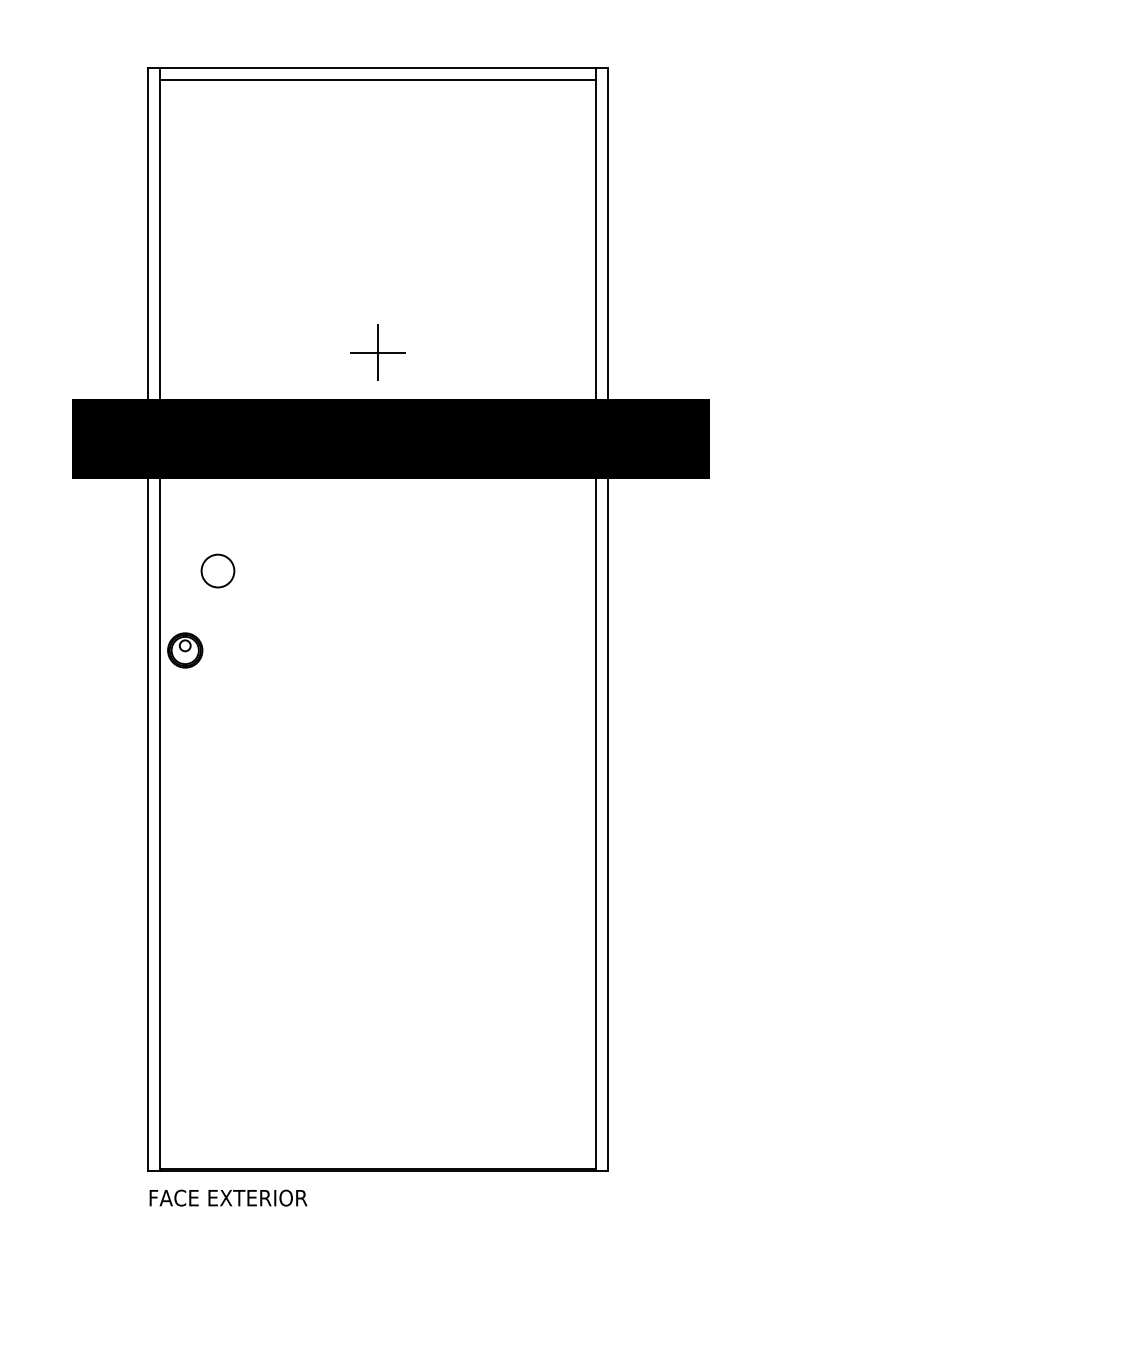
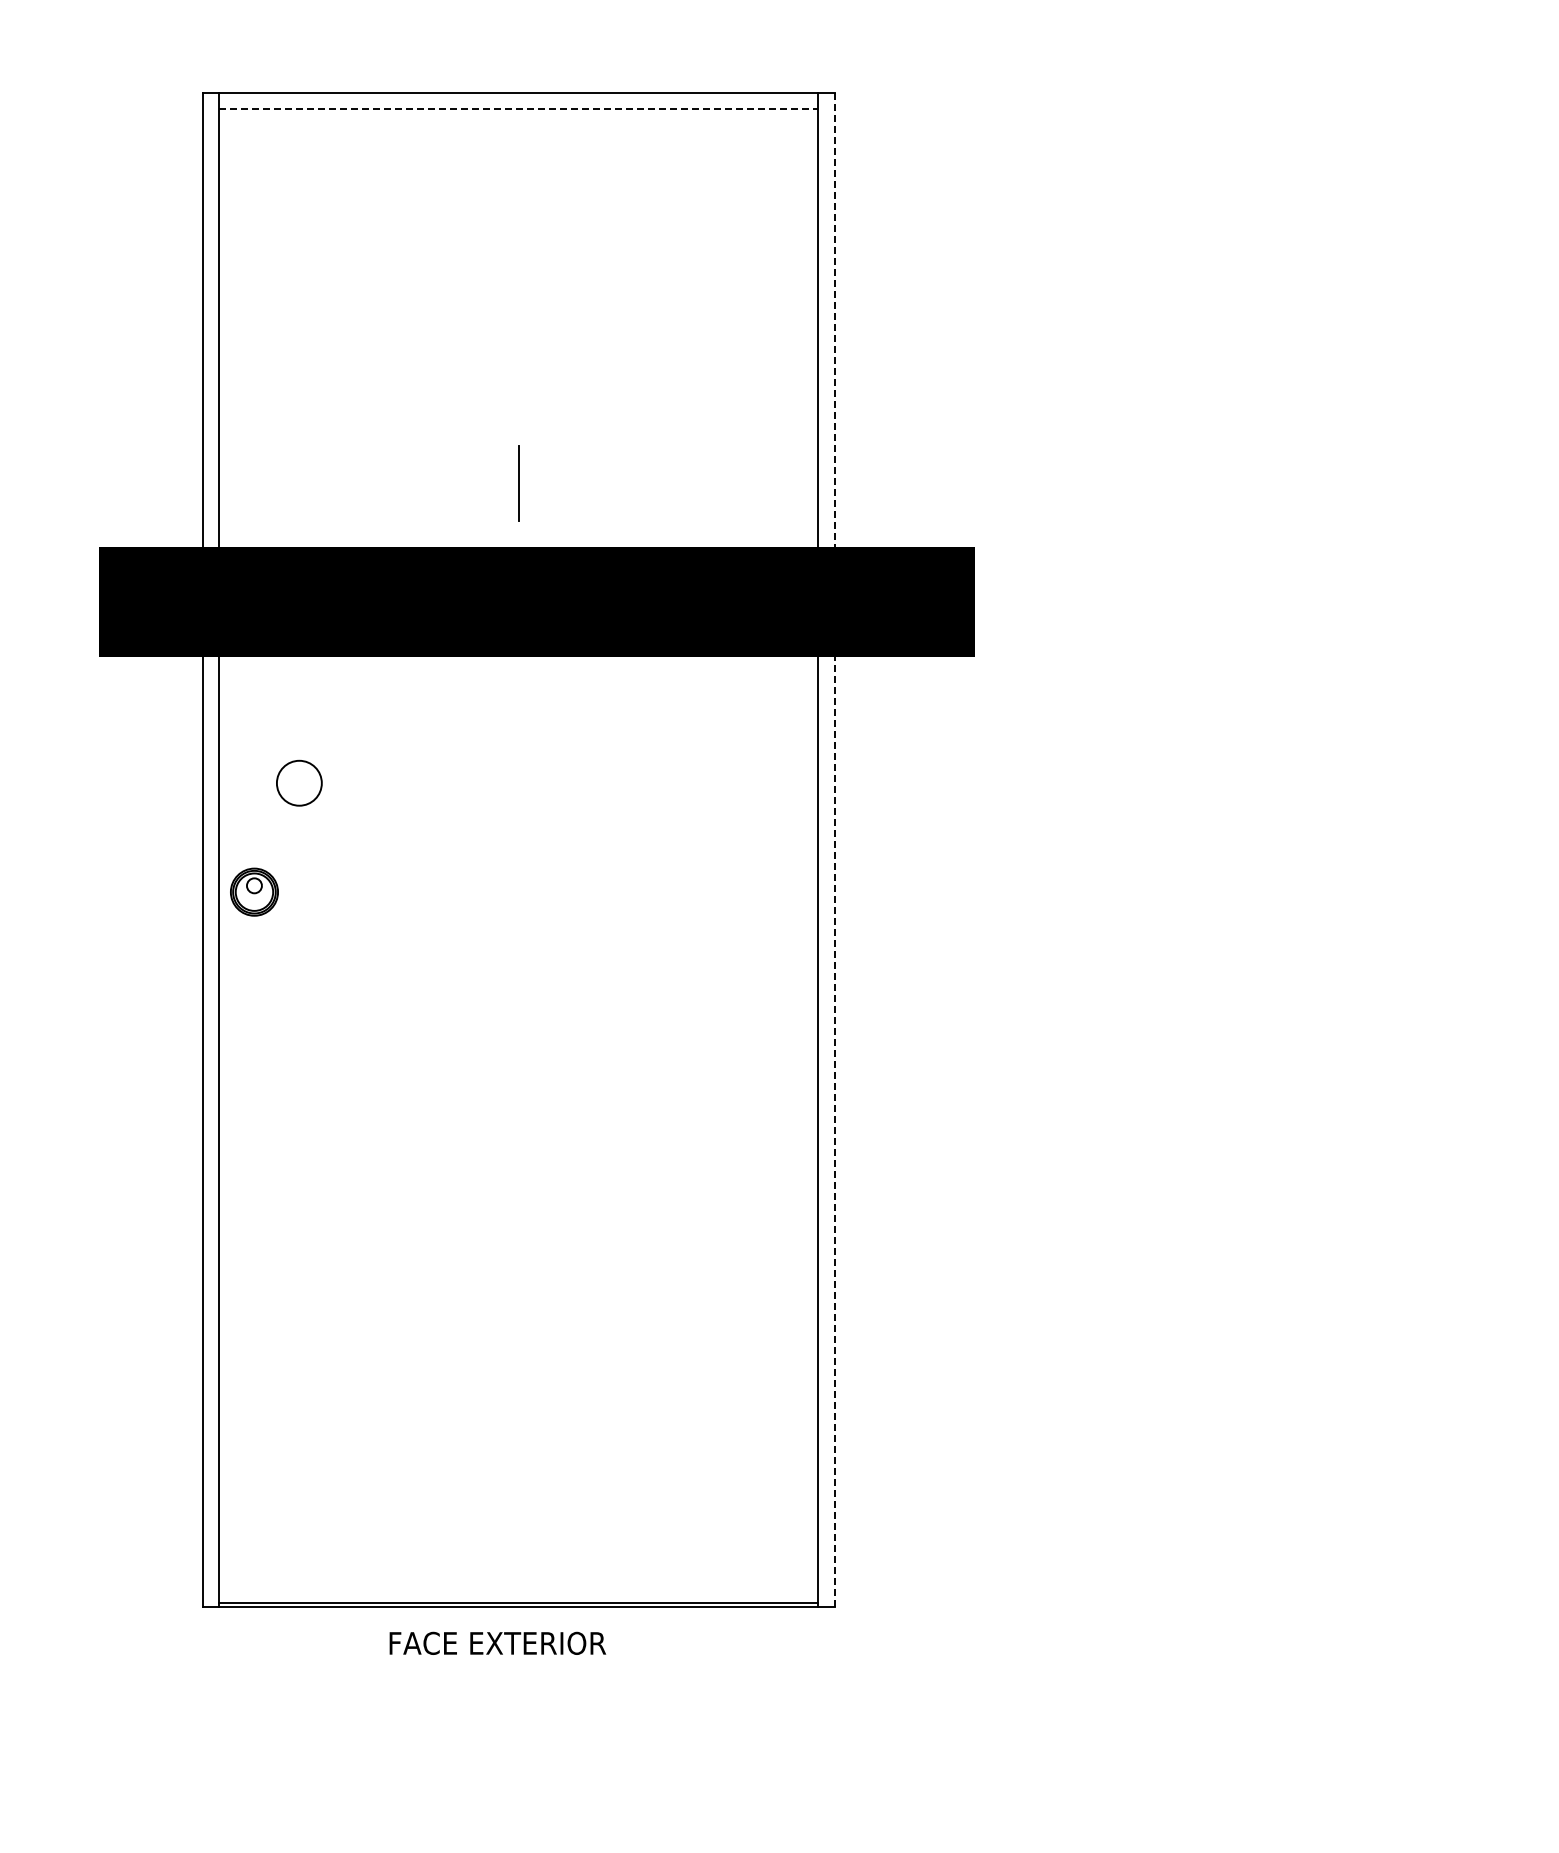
line: (378, 79) -> (519, 109), solid -> dashed
line: (377, 352) -> (518, 483), removed
line: (608, 619) -> (834, 849), solid -> dashed
text: (228, 1197) -> (497, 1642), moved

